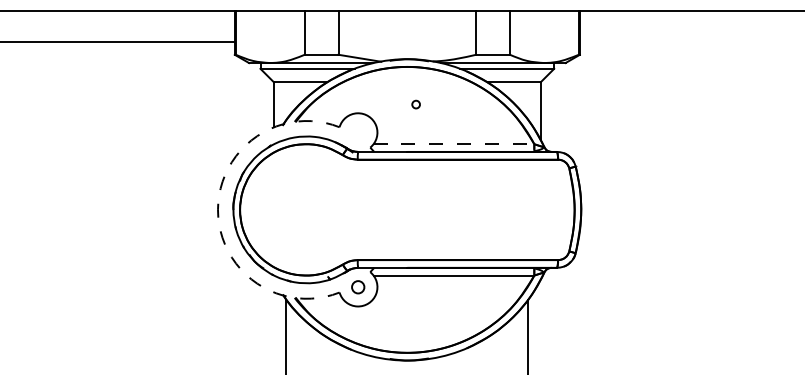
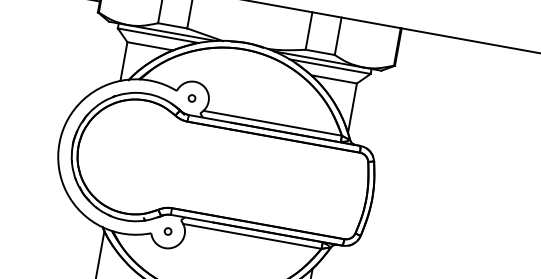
circle: (415, 104) -> (191, 98), moved
line: (454, 144) -> (273, 123), dashed -> solid
arc: (218, 209) -> (59, 143), dashed -> solid
circle: (357, 286) -> (167, 230), size x0.62

